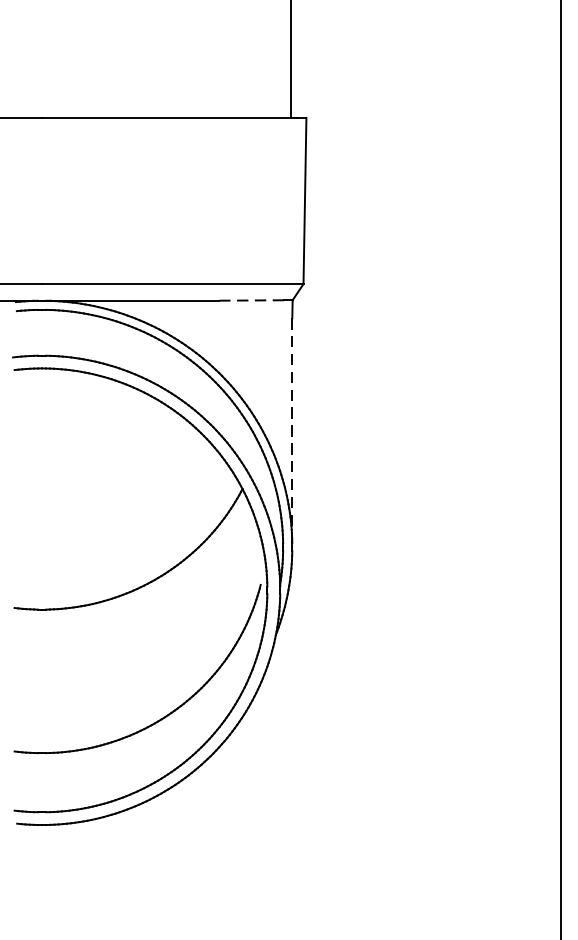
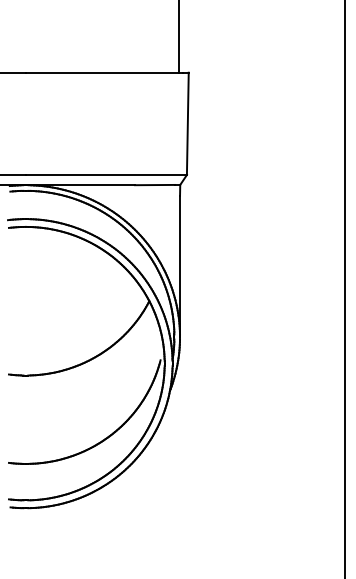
line: (252, 301) -> (155, 185), dashed -> solid
line: (293, 432) -> (180, 266), dashed -> solid

